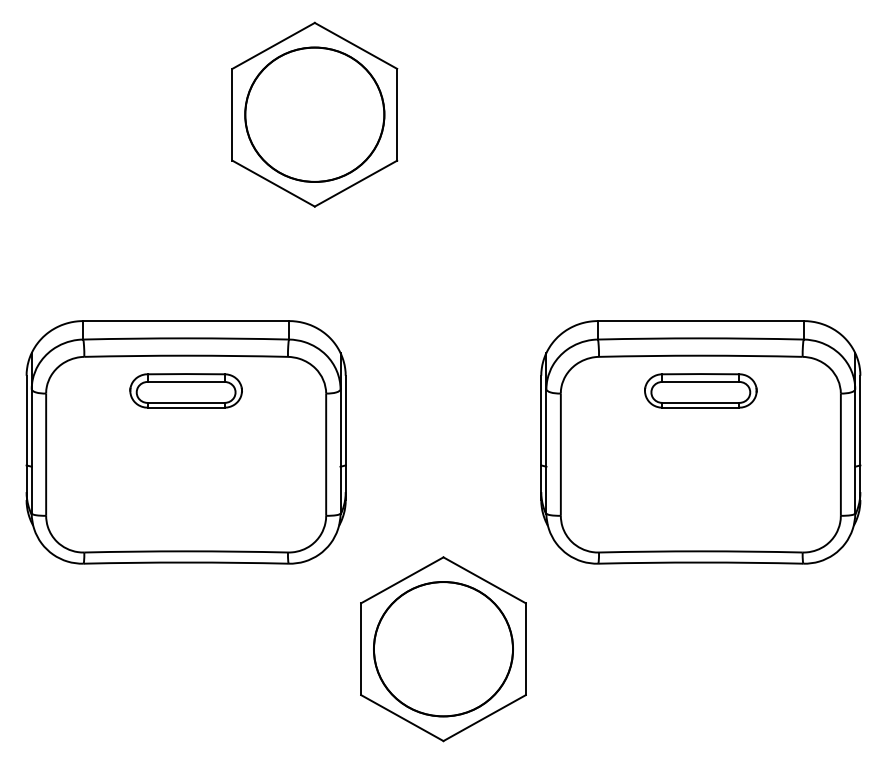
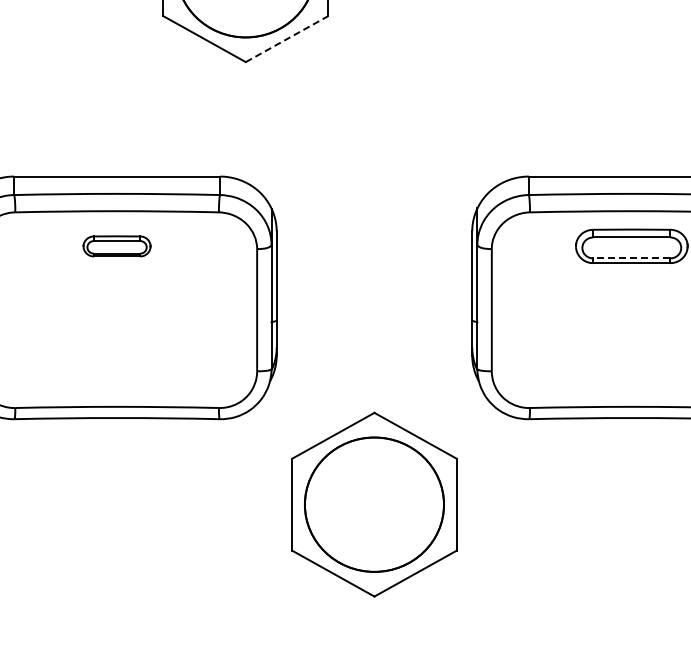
line: (356, 183) -> (287, 39), solid -> dashed
part: (185, 390) -> (116, 246), size x0.6
line: (700, 402) -> (631, 258), solid -> dashed

